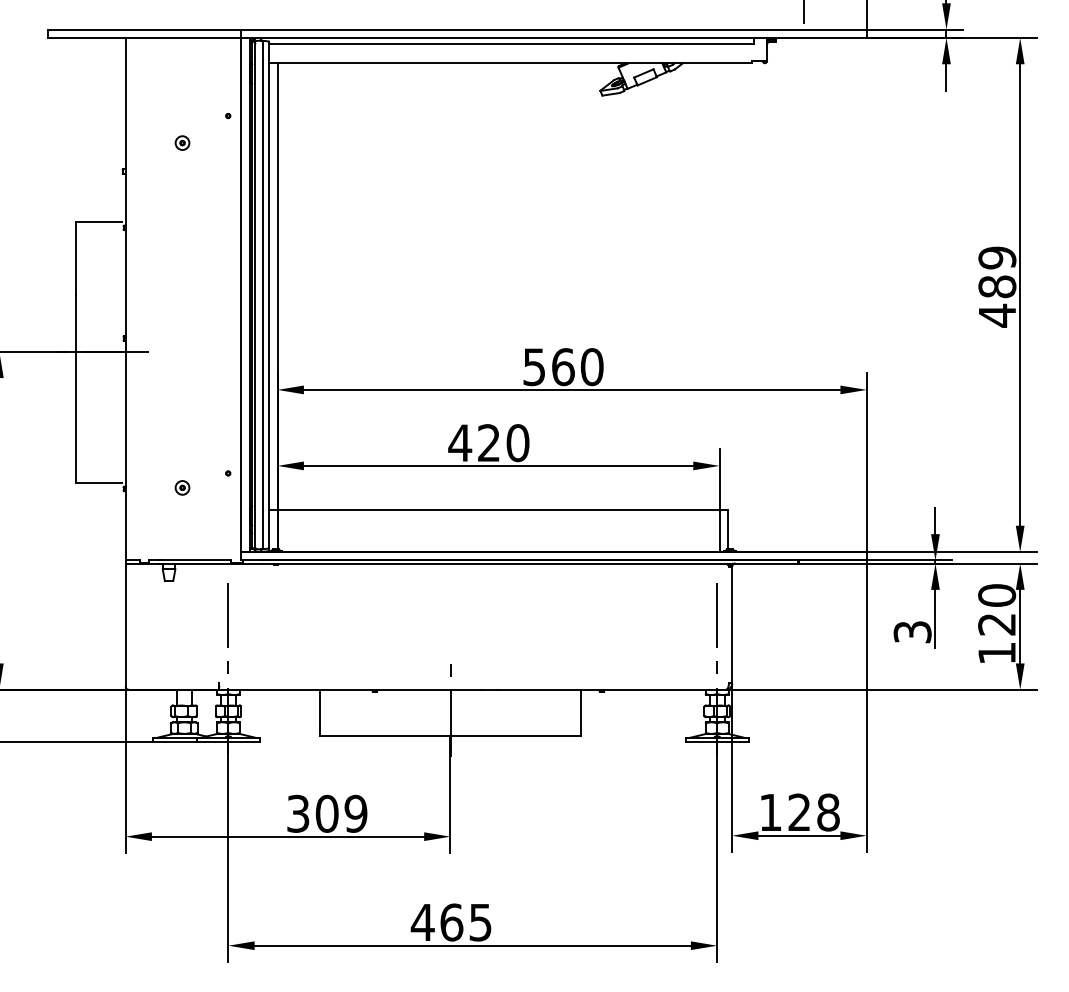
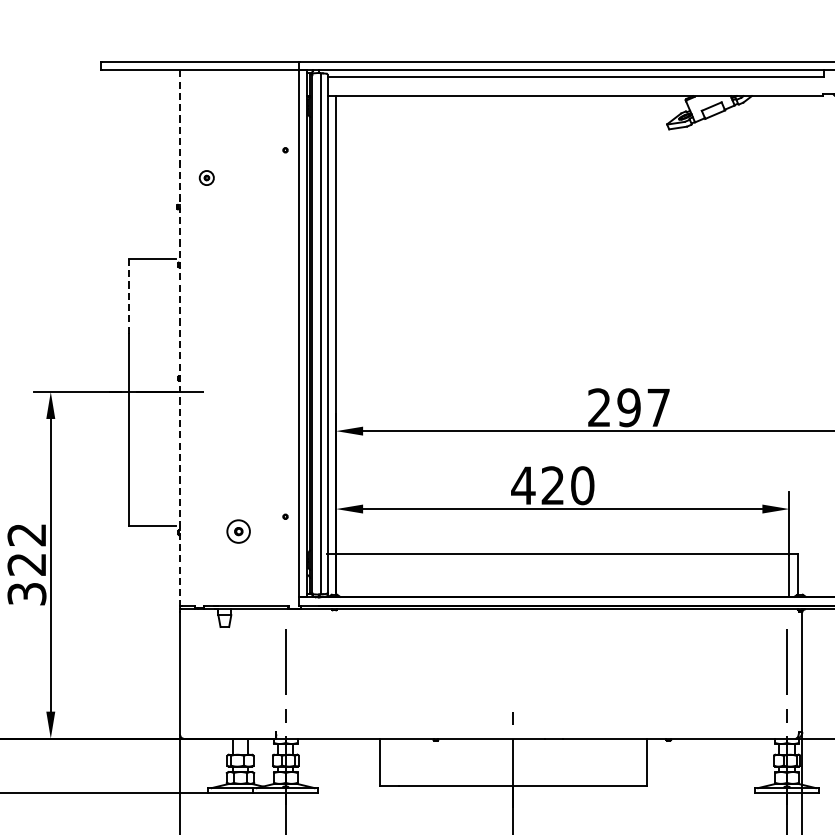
part: (182, 142) -> (206, 177), moved
line: (75, 258) -> (128, 296), solid -> dashed
line: (125, 299) -> (180, 338), solid -> dashed
text: (563, 367) -> (629, 408), 560 -> 297
part: (182, 487) -> (238, 531), size x1.6

